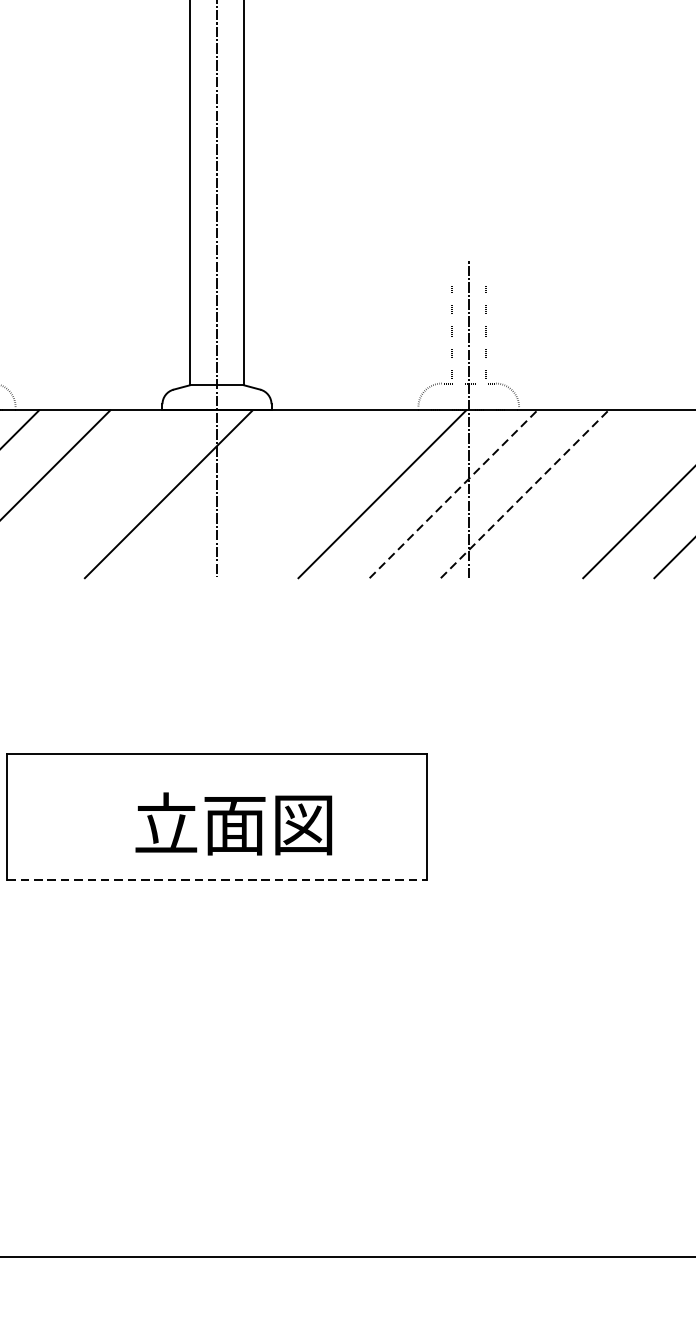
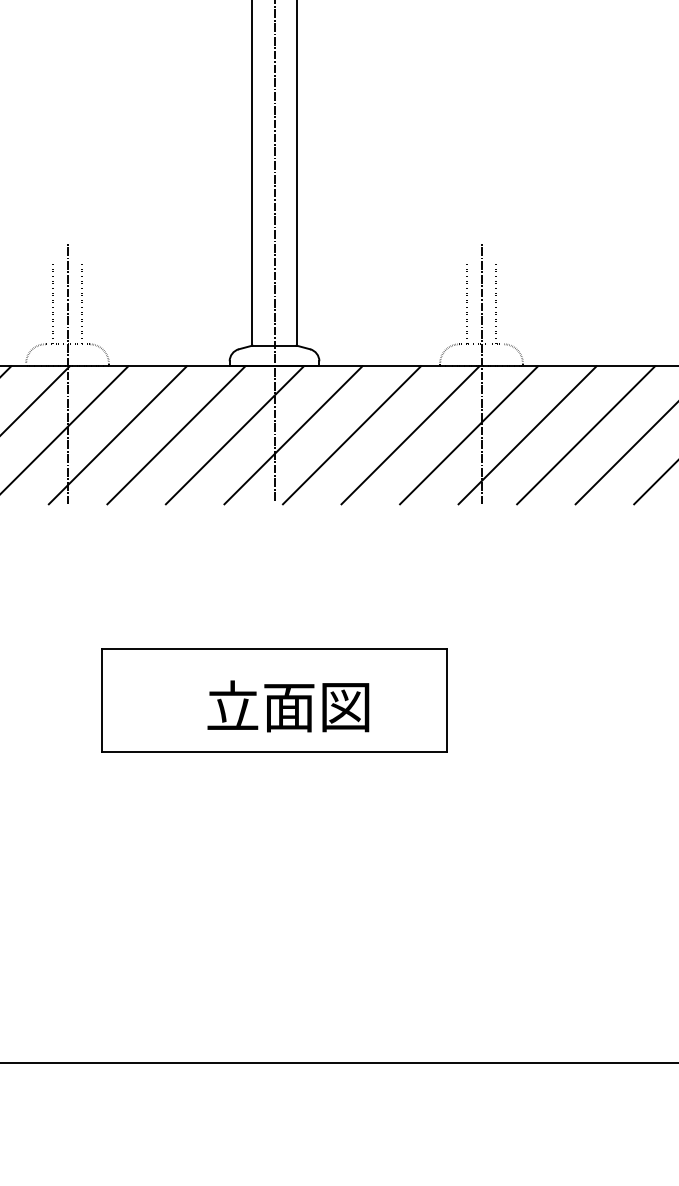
line: (97, 494) -> (176, 435), added
line: (240, 494) -> (293, 435), added
line: (310, 494) -> (351, 435), added
line: (454, 494) -> (469, 435), dashed -> solid
line: (524, 494) -> (527, 435), dashed -> solid
line: (596, 494) -> (586, 435), added
line: (218, 880) -> (275, 752), dashed -> solid

